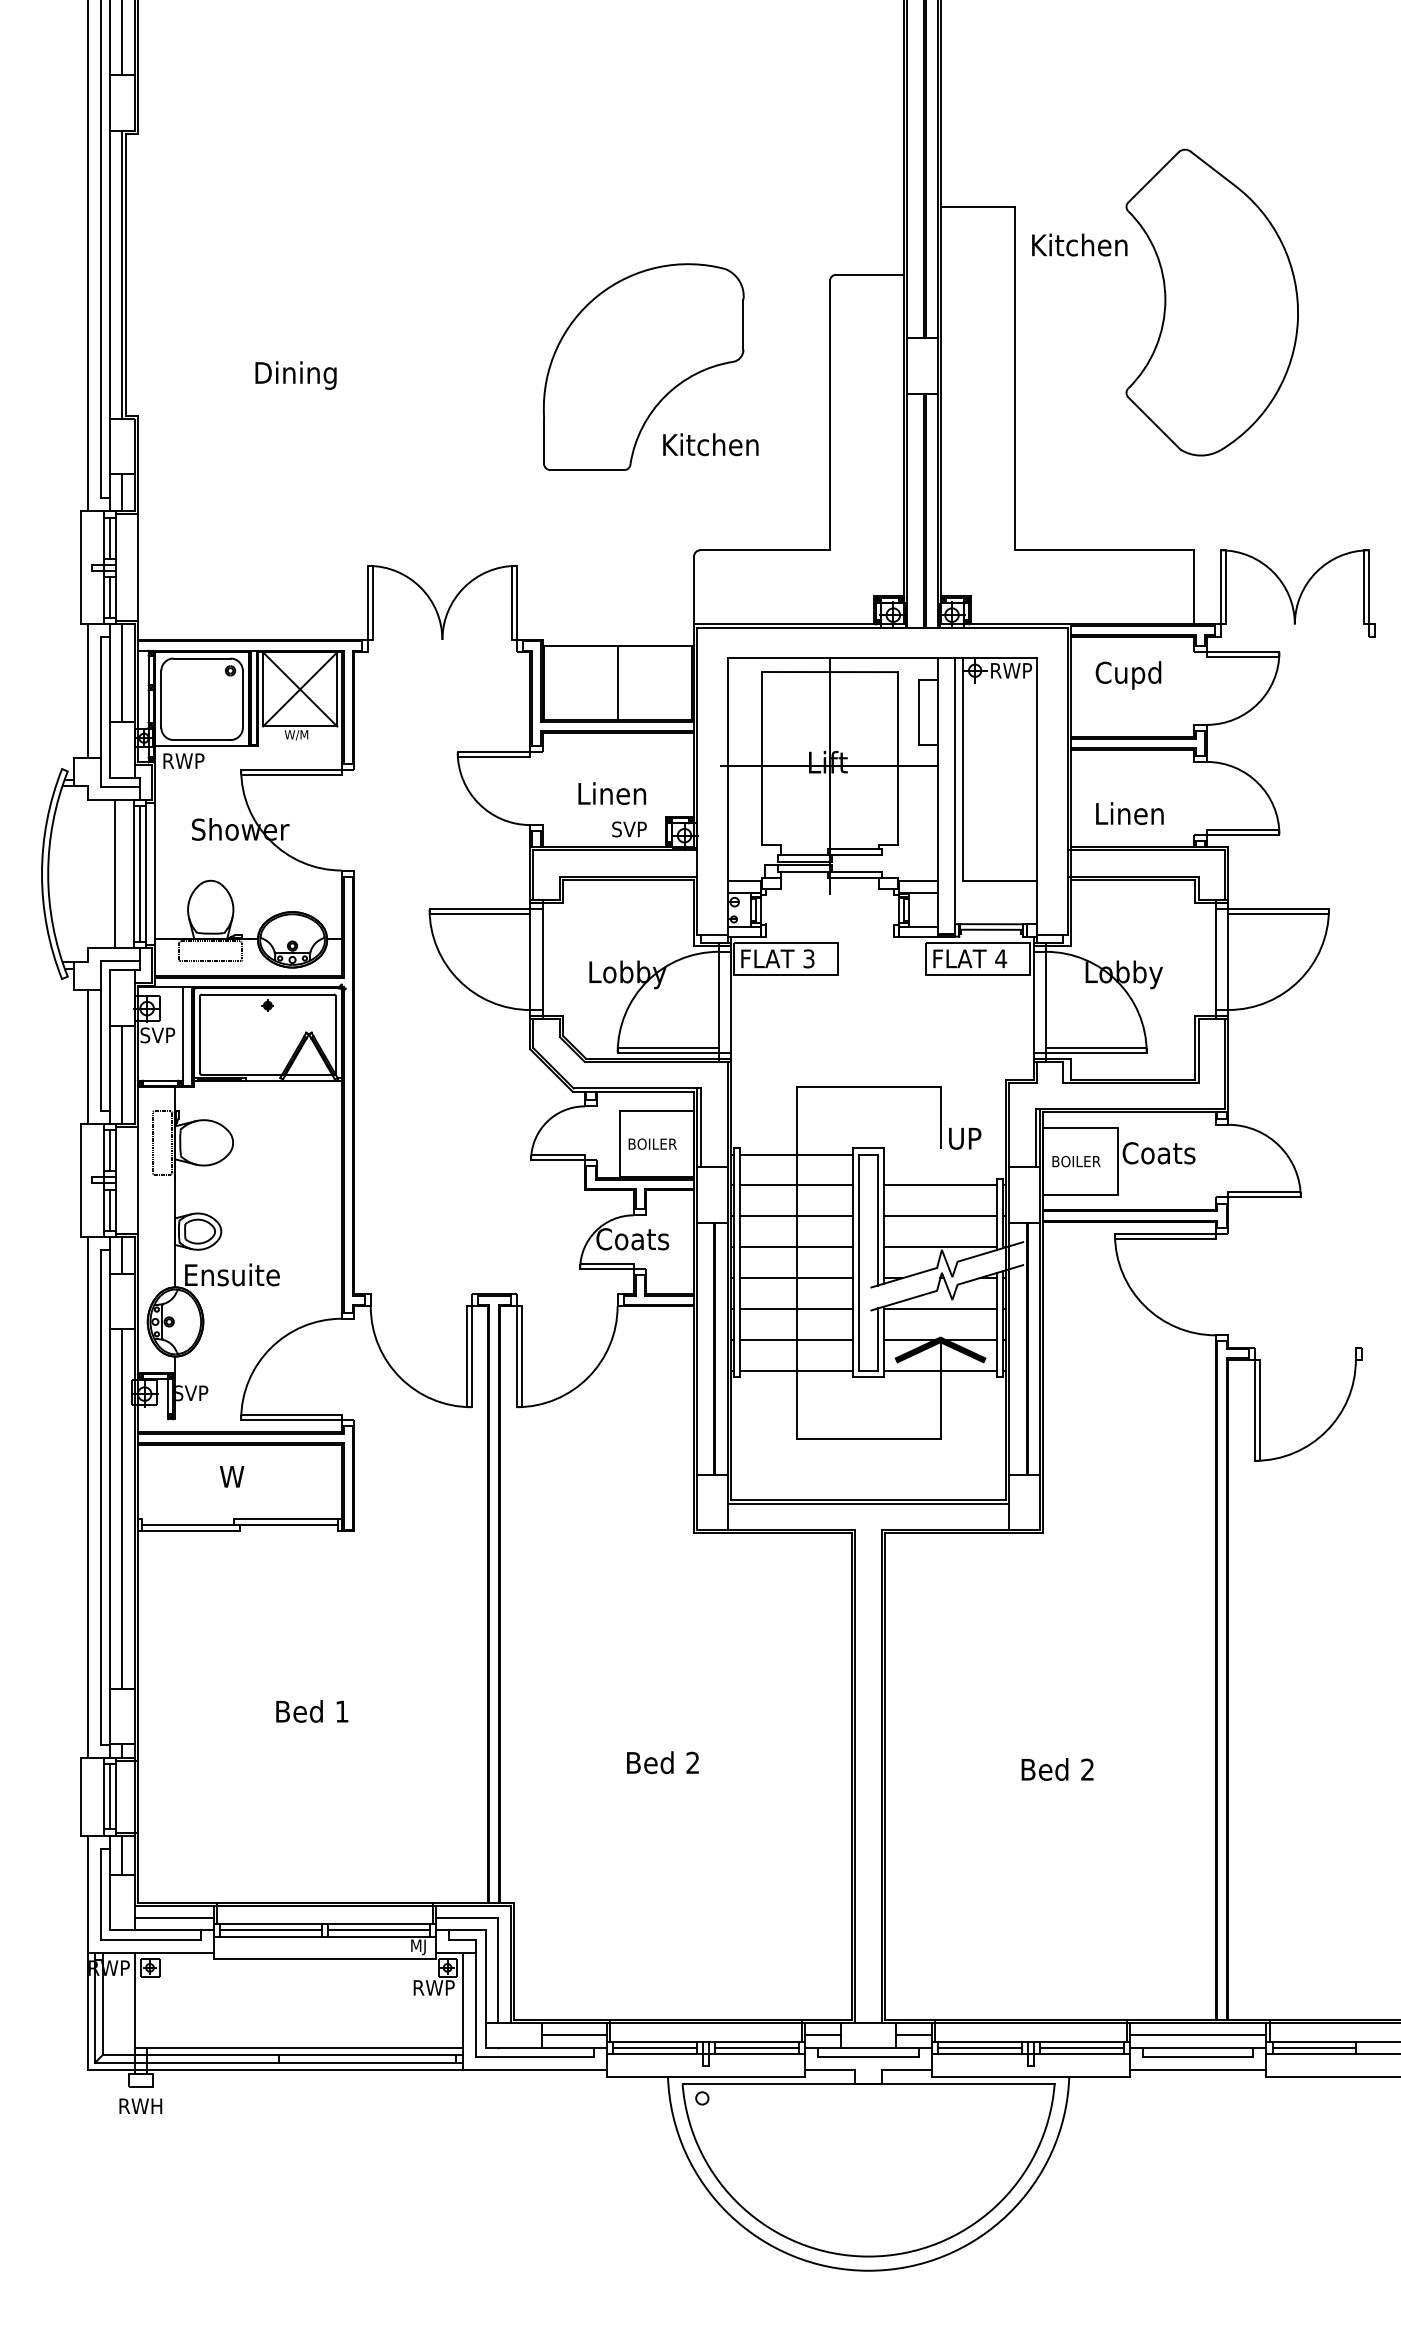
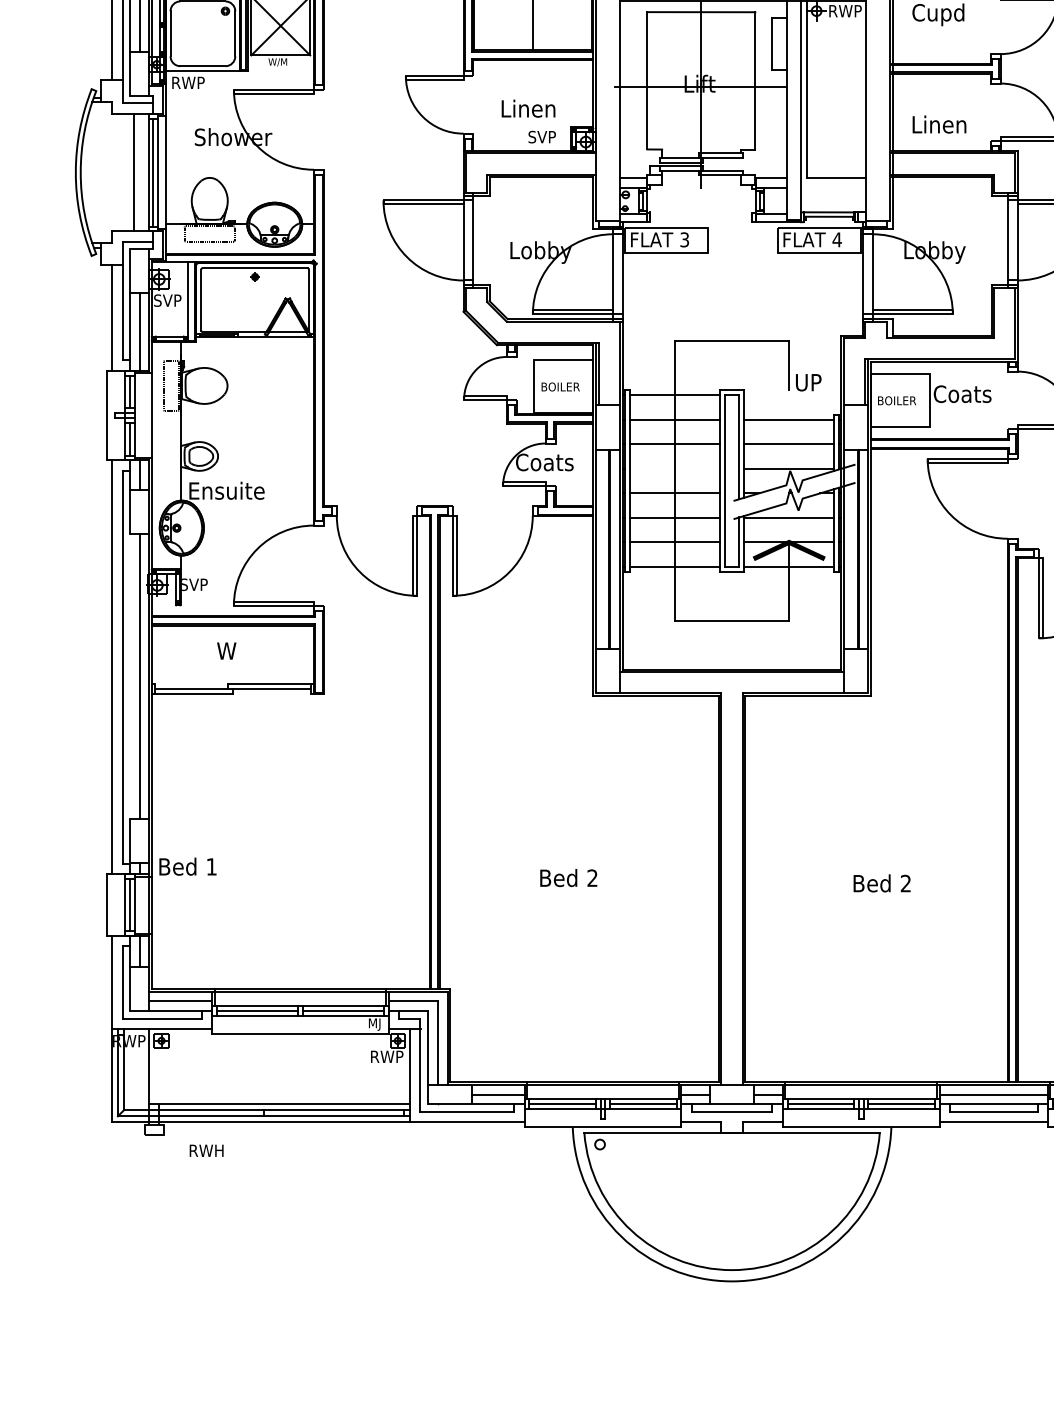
line: (796, 1247) -> (674, 469), removed
line: (110, 1508) -> (130, 676), removed
text: (312, 1711) -> (188, 866), moved
text: (140, 2105) -> (206, 1150), moved

